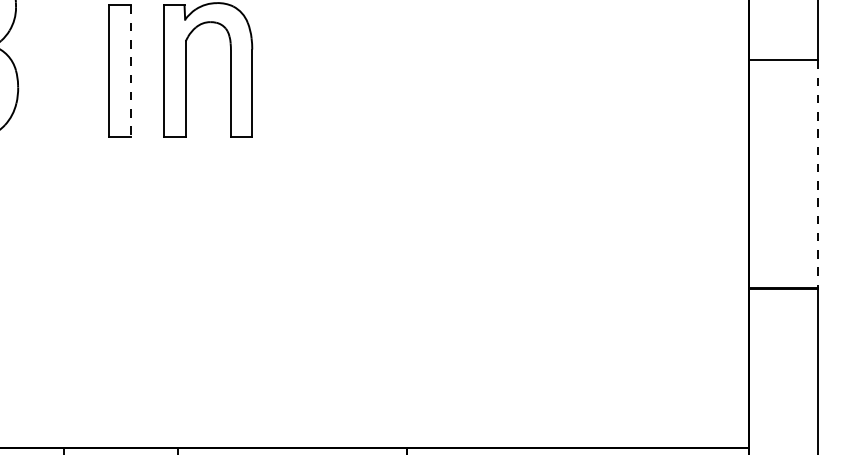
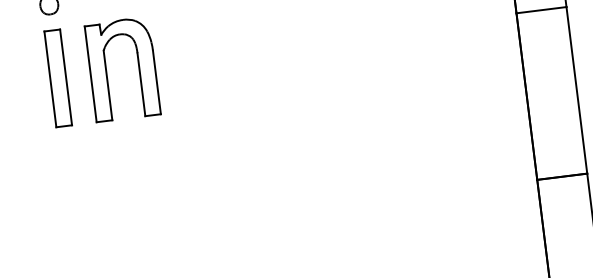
line: (130, 71) -> (66, 77), dashed -> solid
line: (817, 174) -> (576, 90), dashed -> solid

